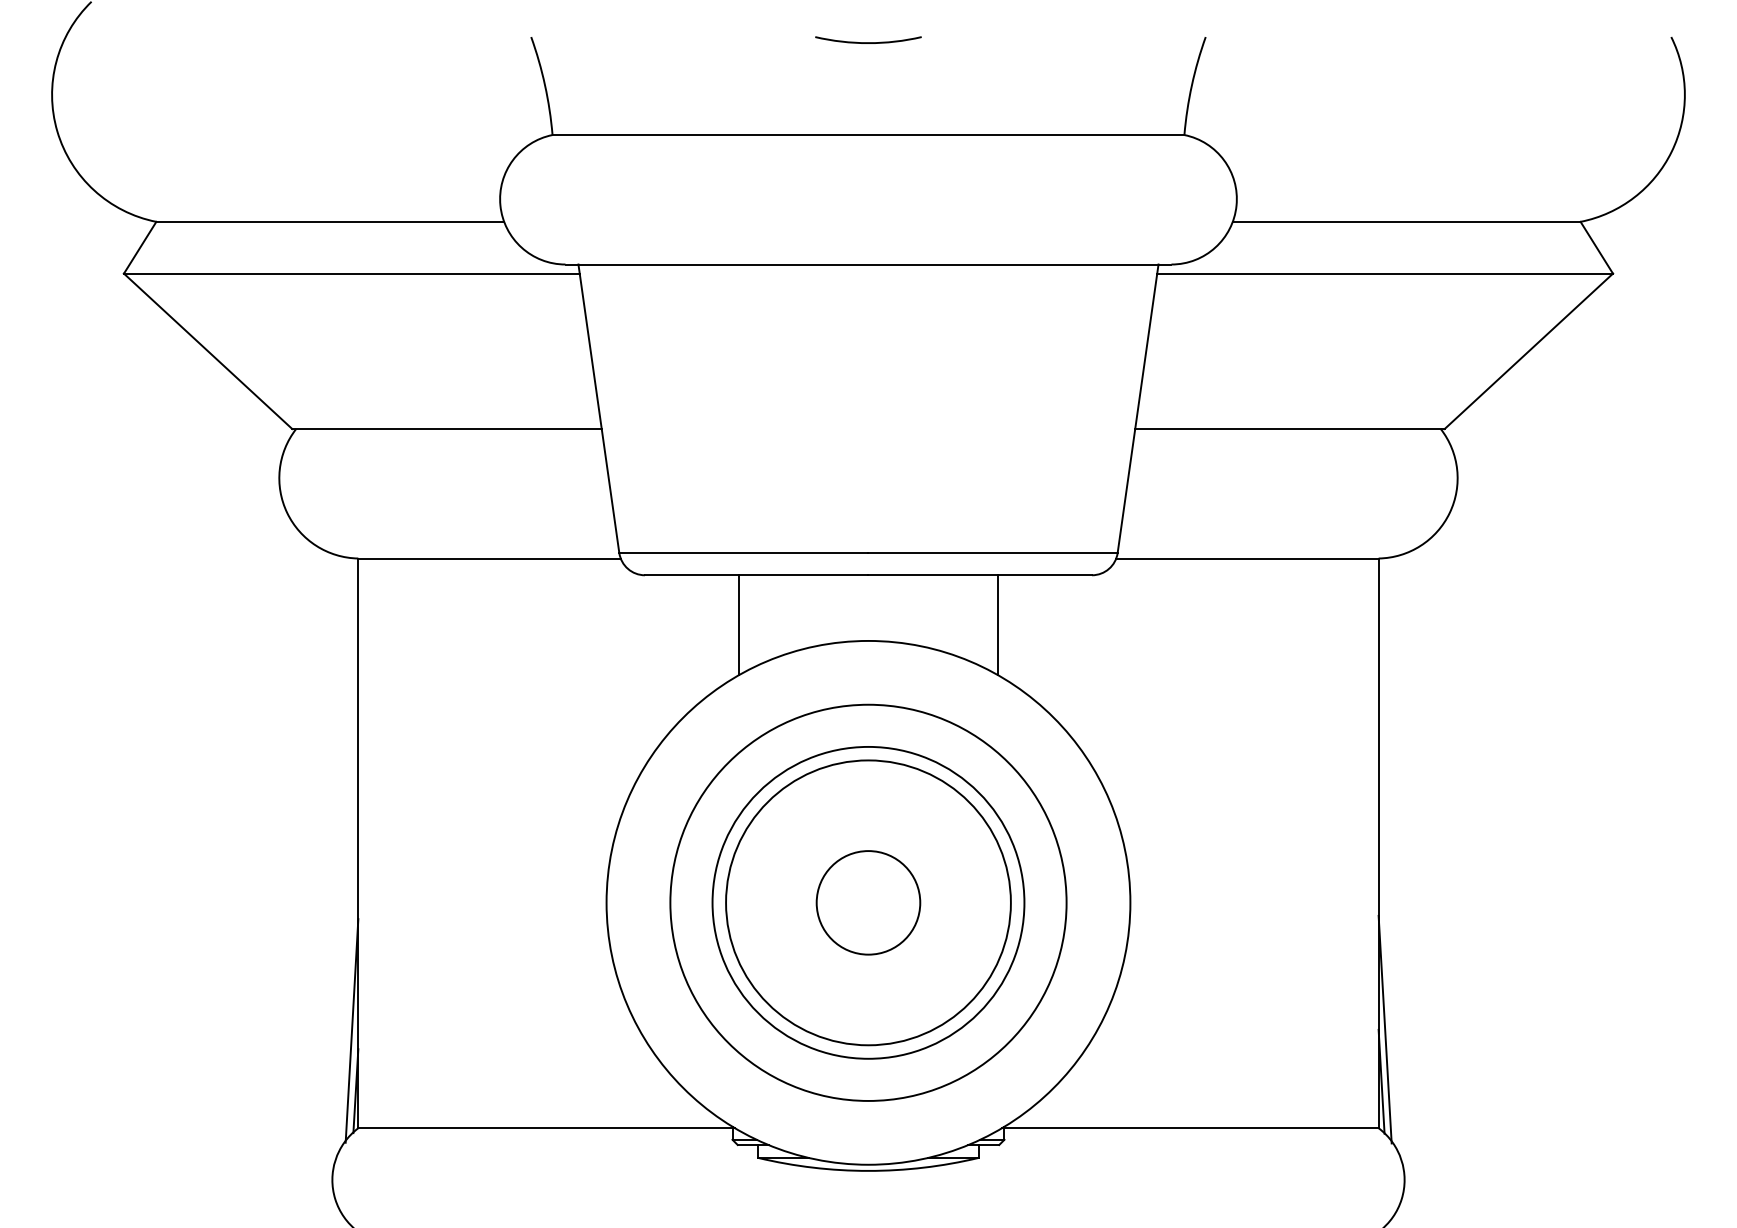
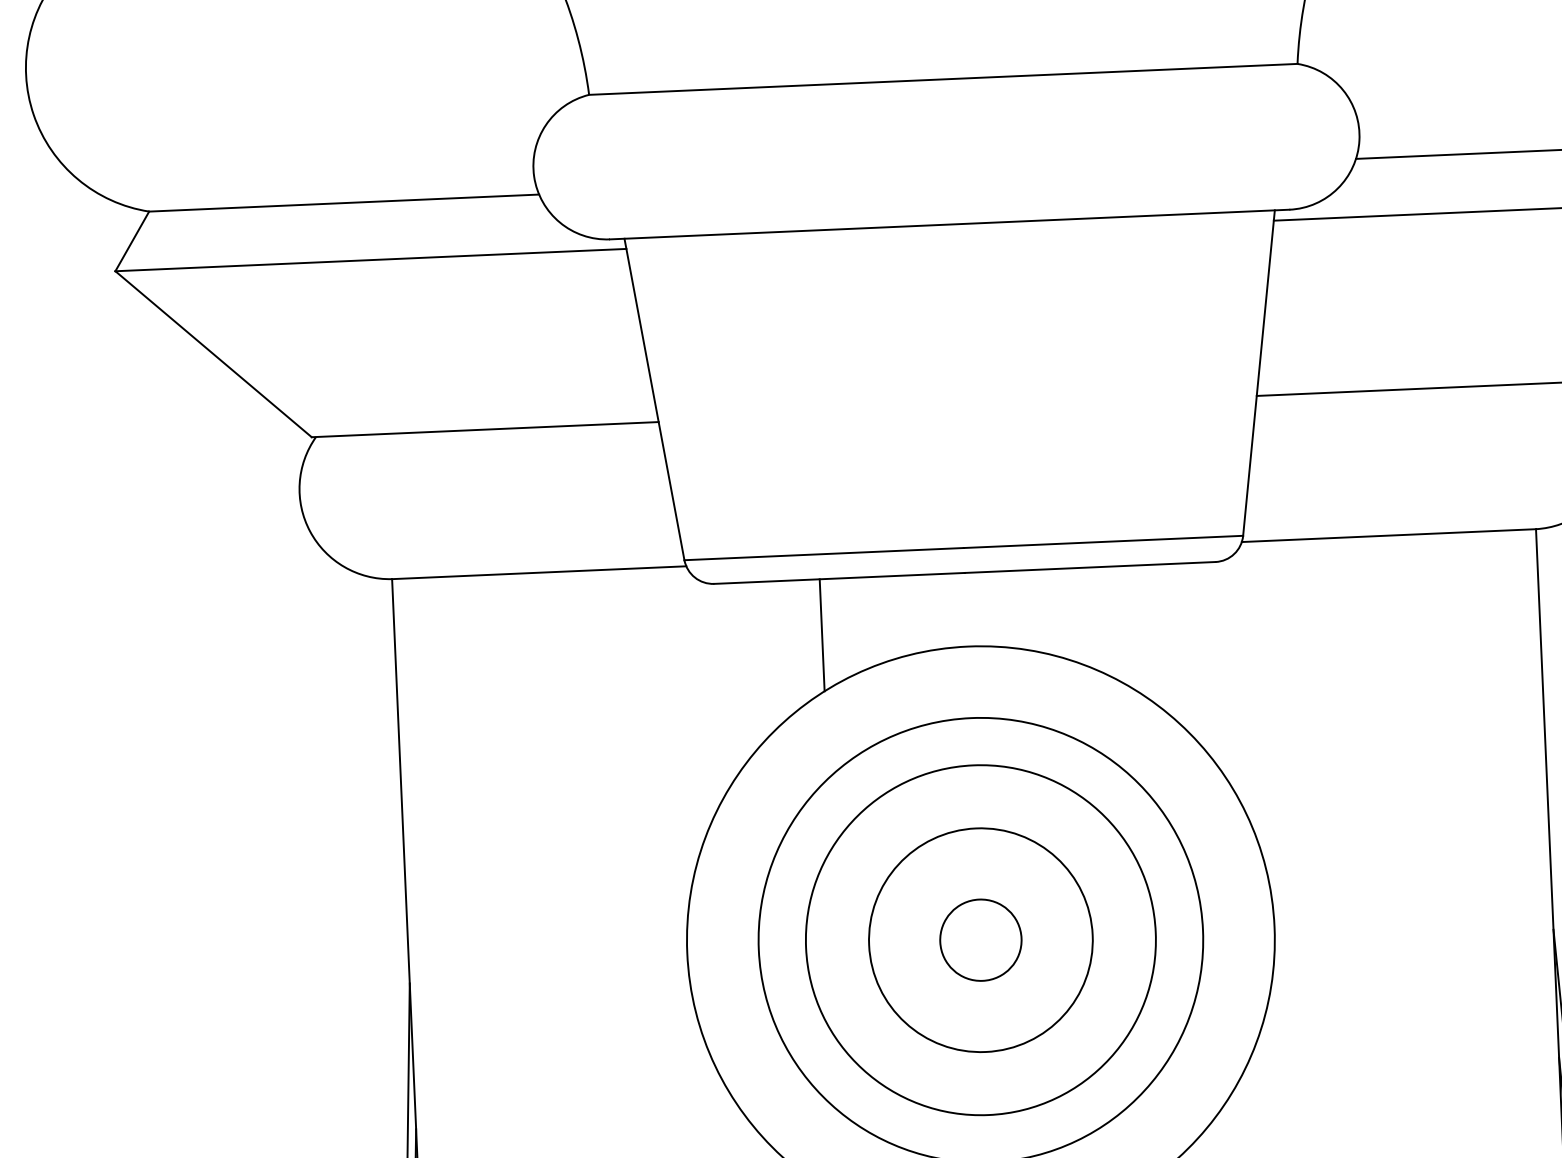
line: (997, 625) -> (1111, 622), removed
circle: (868, 902) -> (980, 939), size x0.7
circle: (868, 902) -> (980, 939), size x0.7

